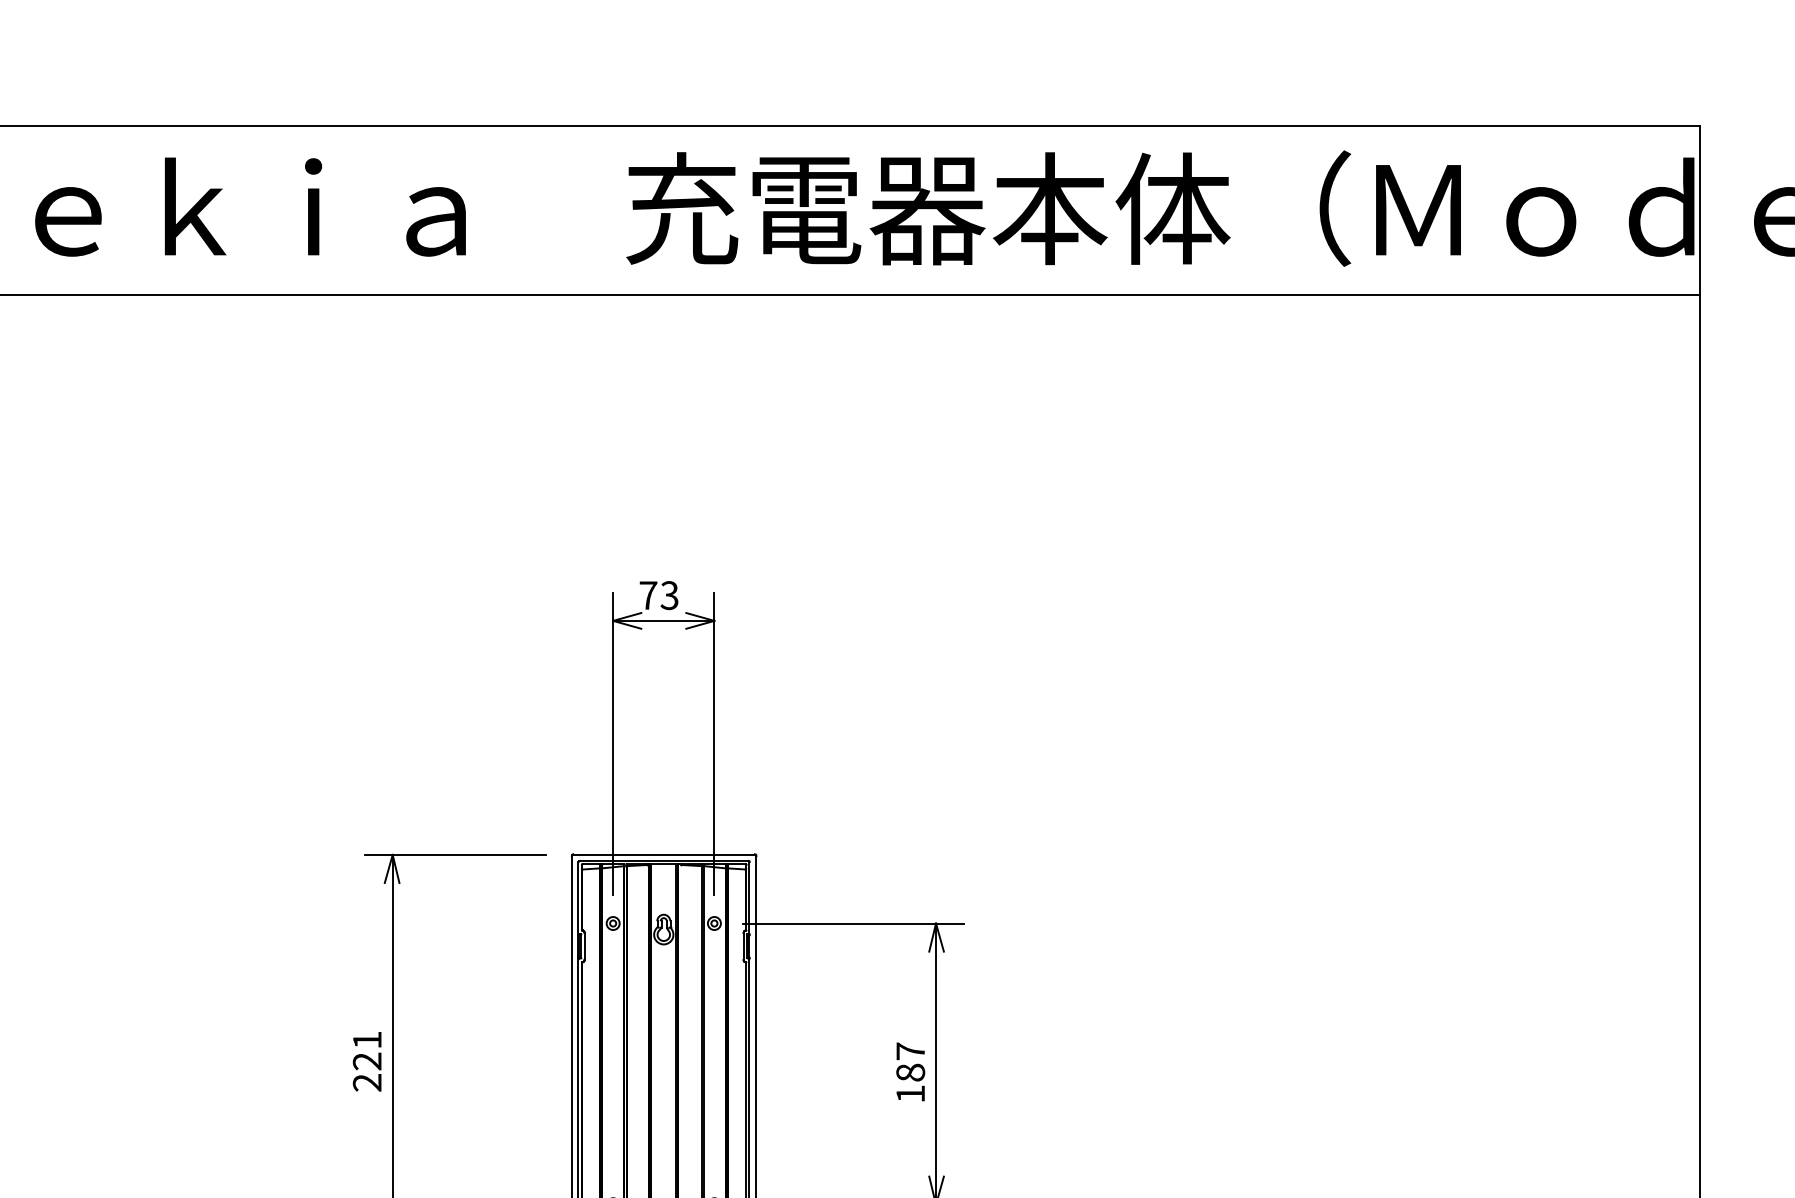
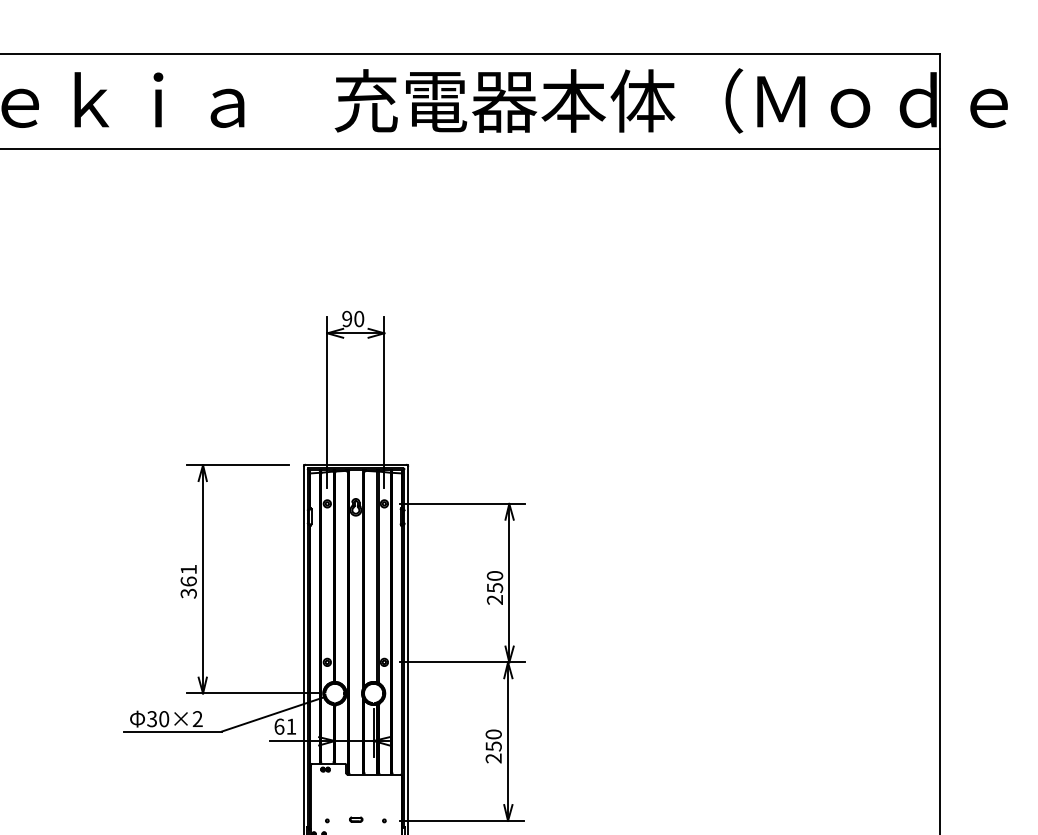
text: (659, 594) -> (353, 318), 73 -> 90
text: (366, 1071) -> (188, 587), 221 -> 361
text: (909, 1071) -> (494, 587), 187 -> 250

